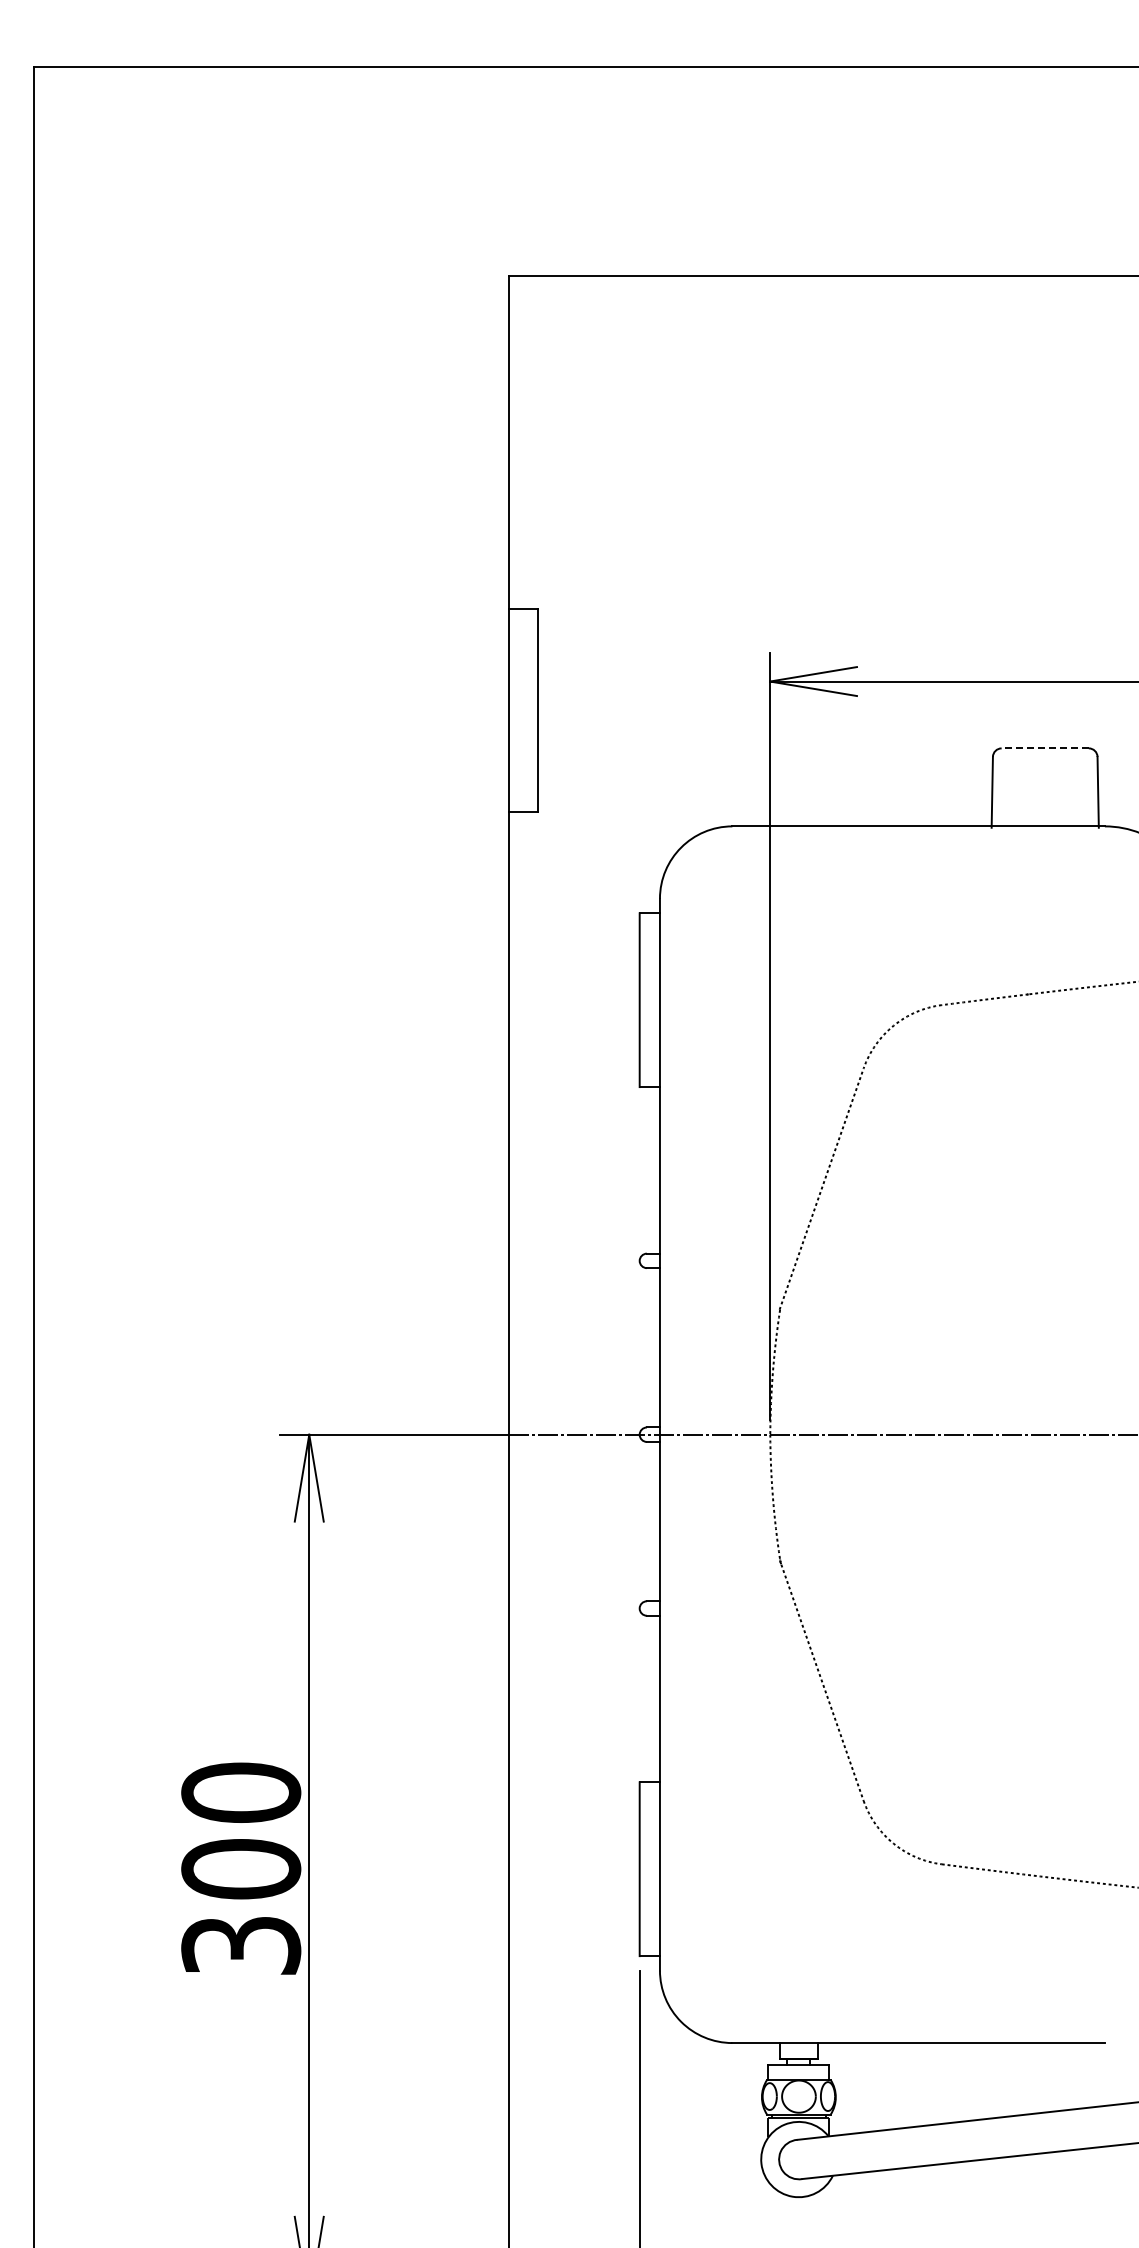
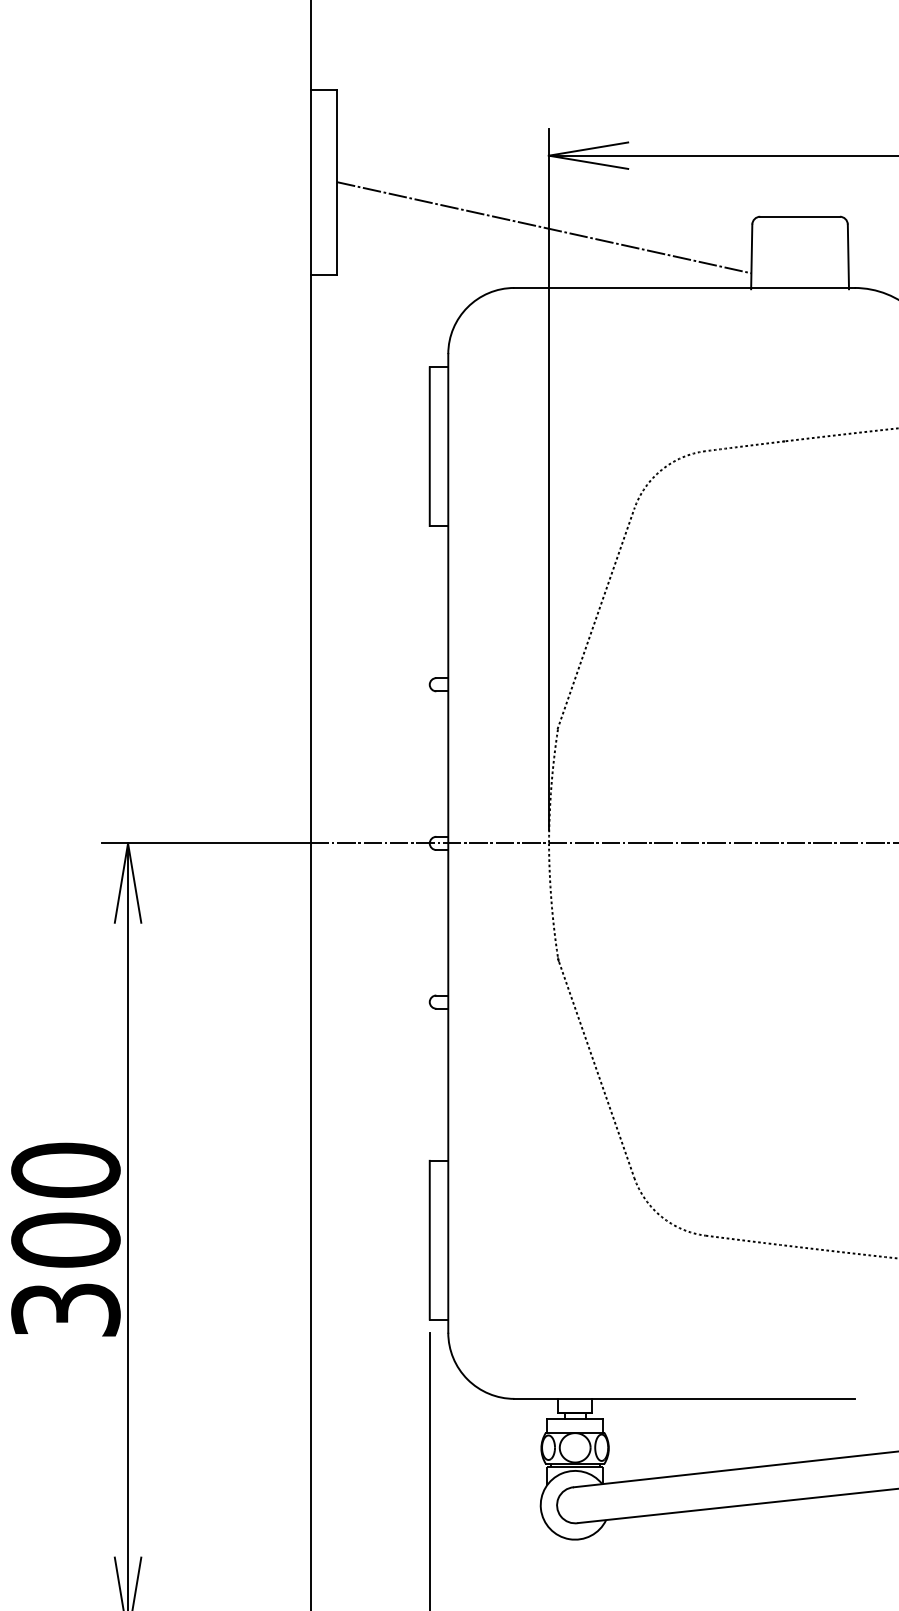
line: (1045, 748) -> (800, 216), dashed -> solid
line: (764, 760) -> (543, 227), added

